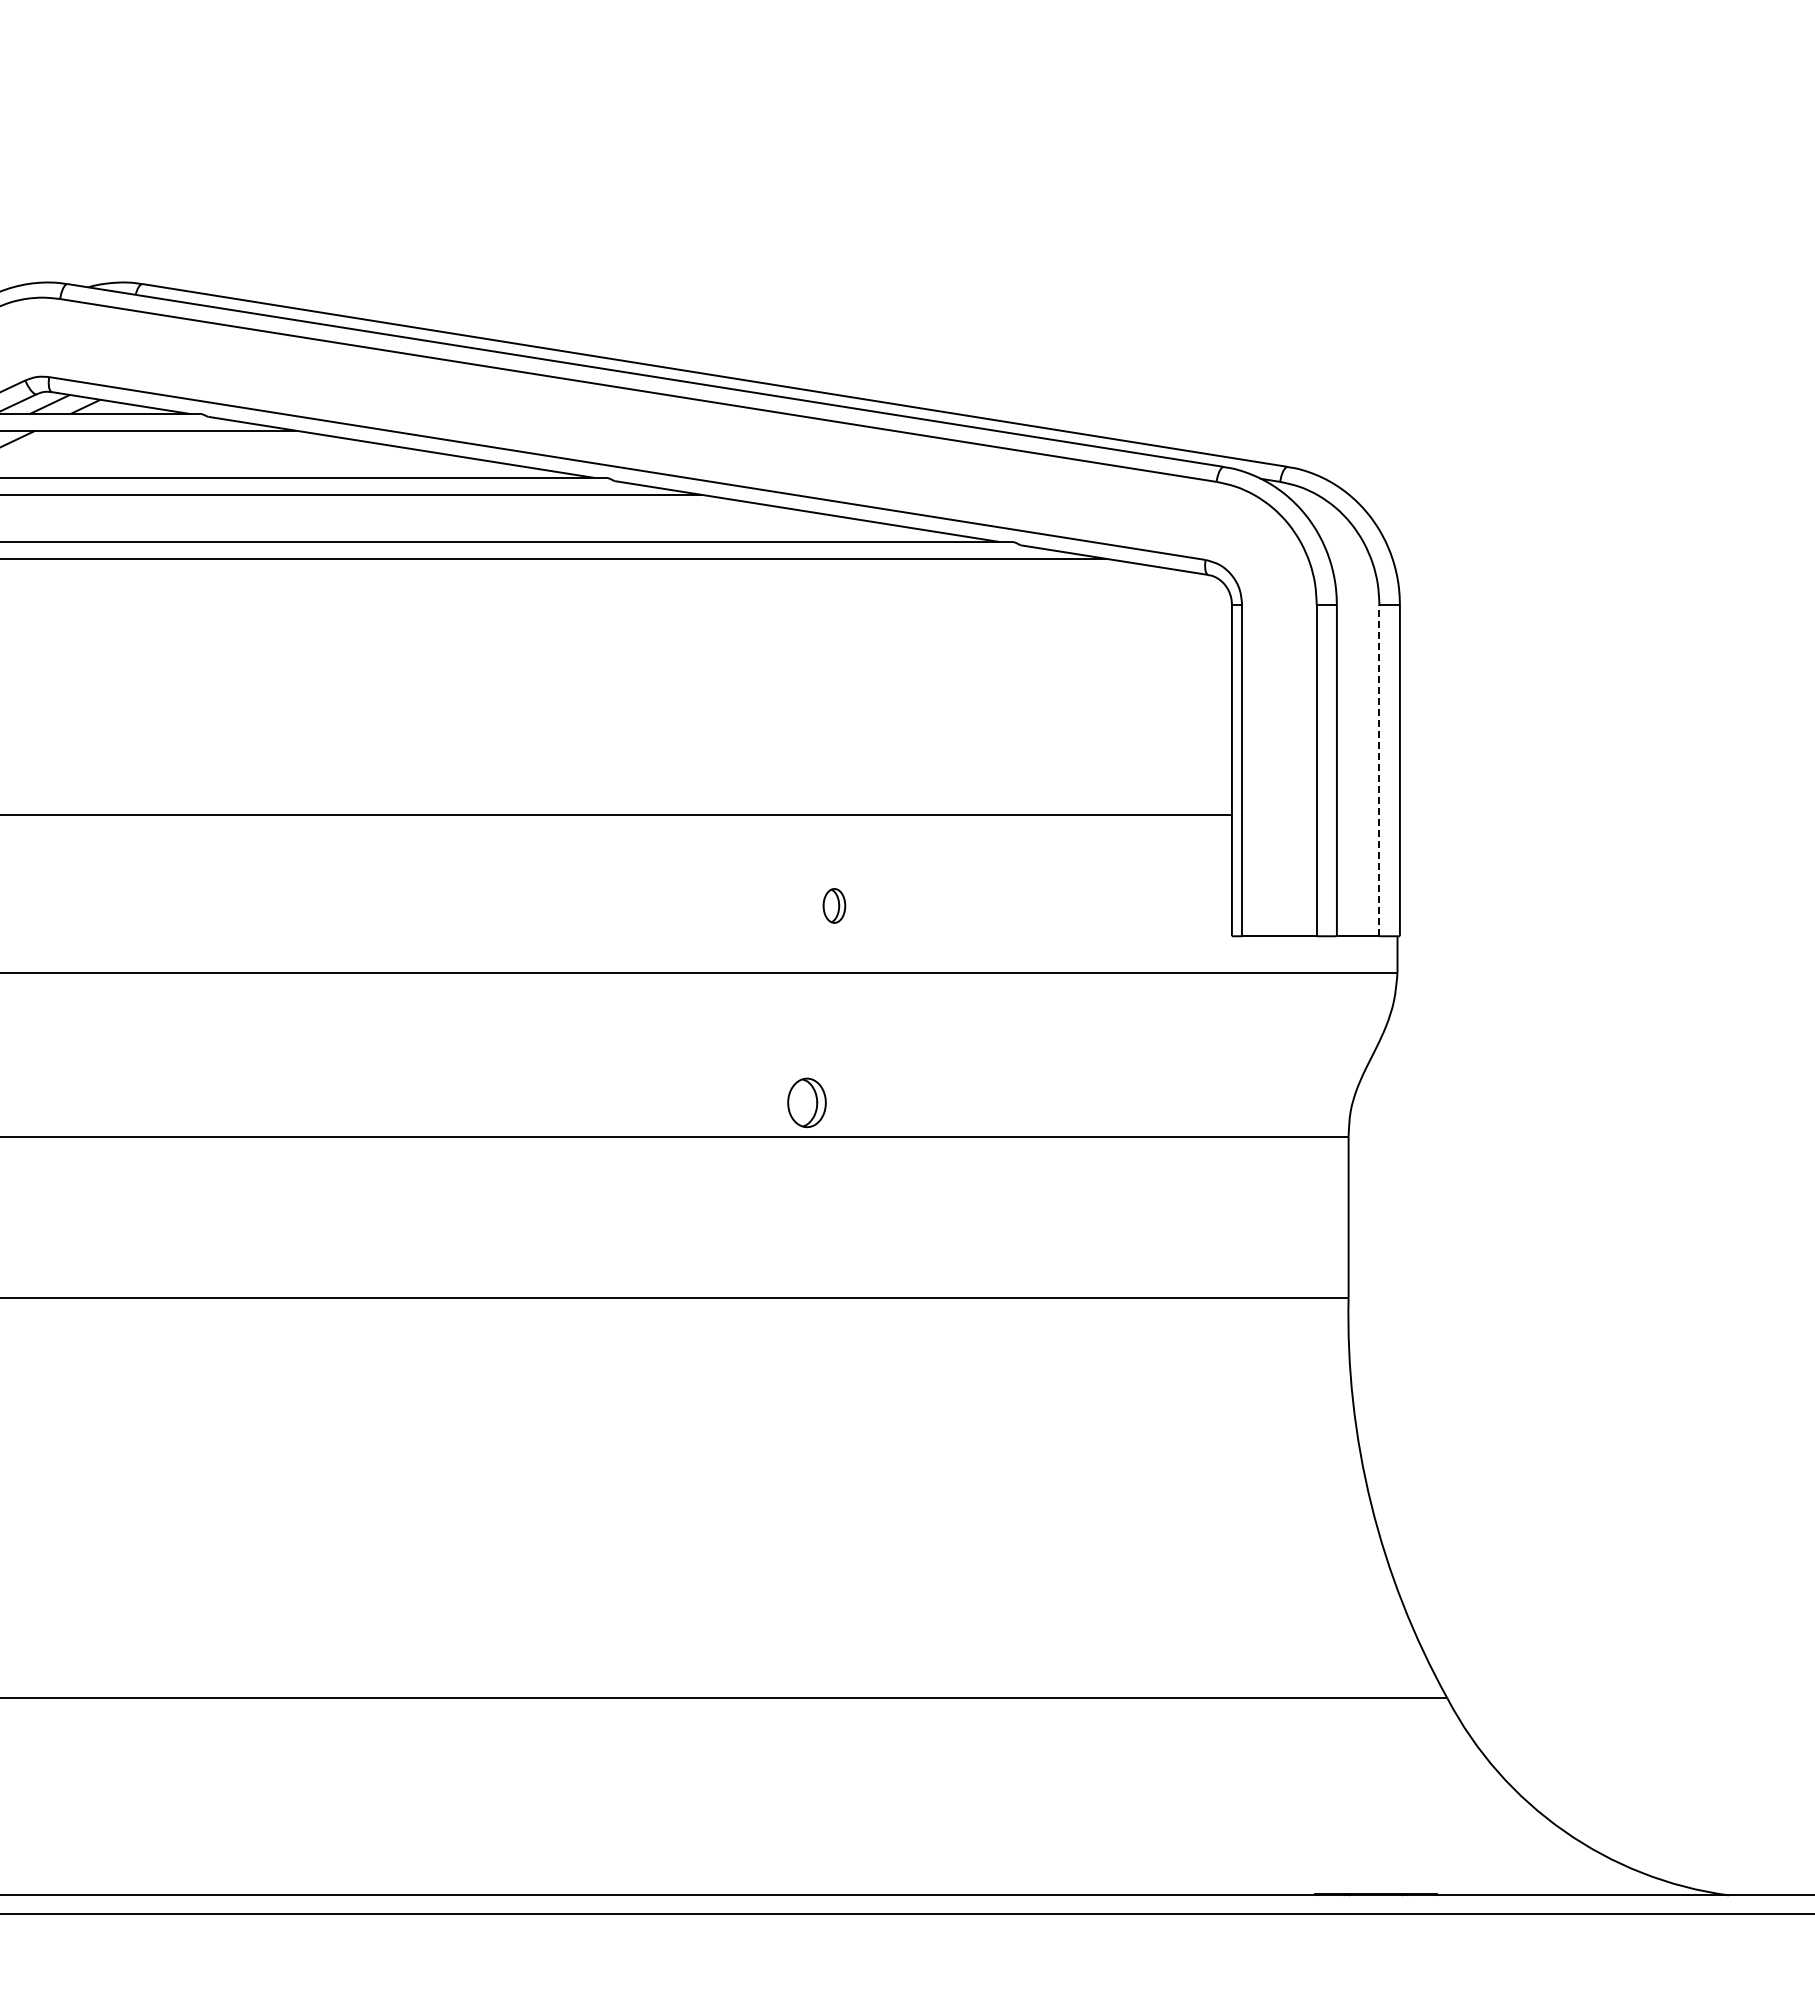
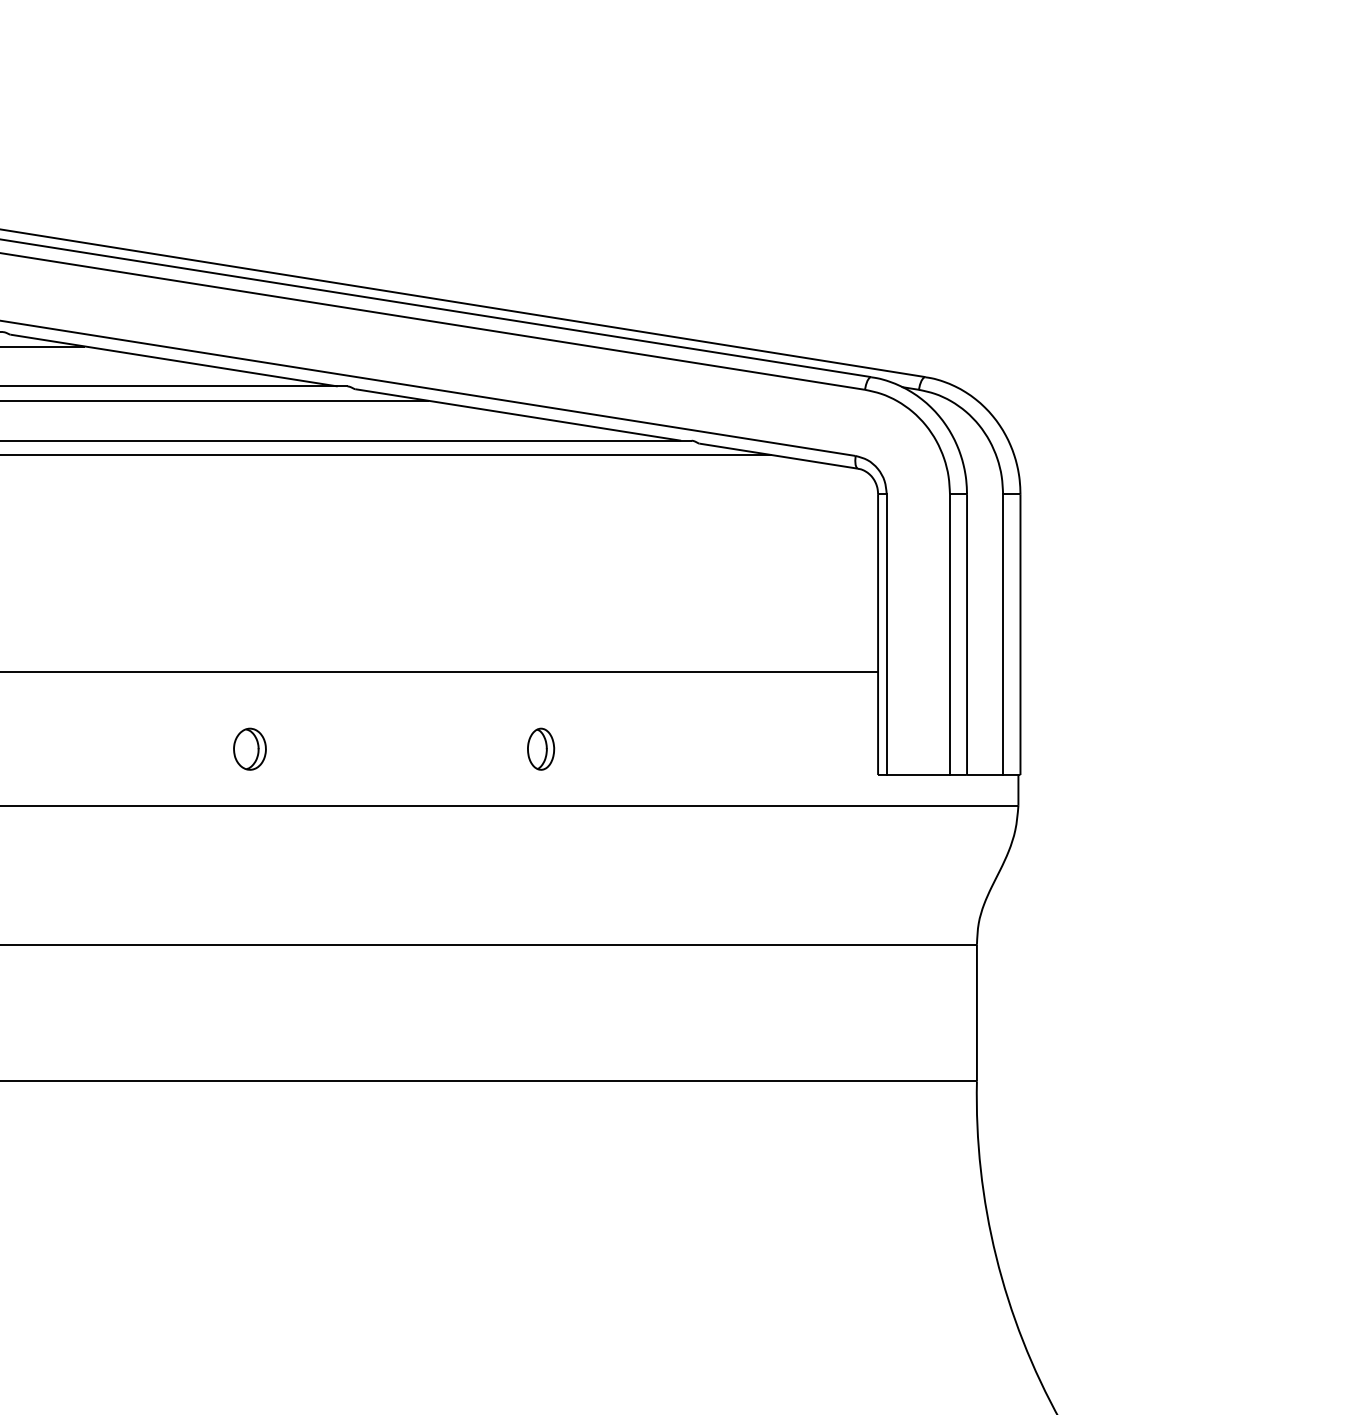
line: (1379, 770) -> (1003, 634), dashed -> solid
part: (834, 905) -> (541, 748), size x1.43
part: (806, 1102) -> (249, 748), moved

